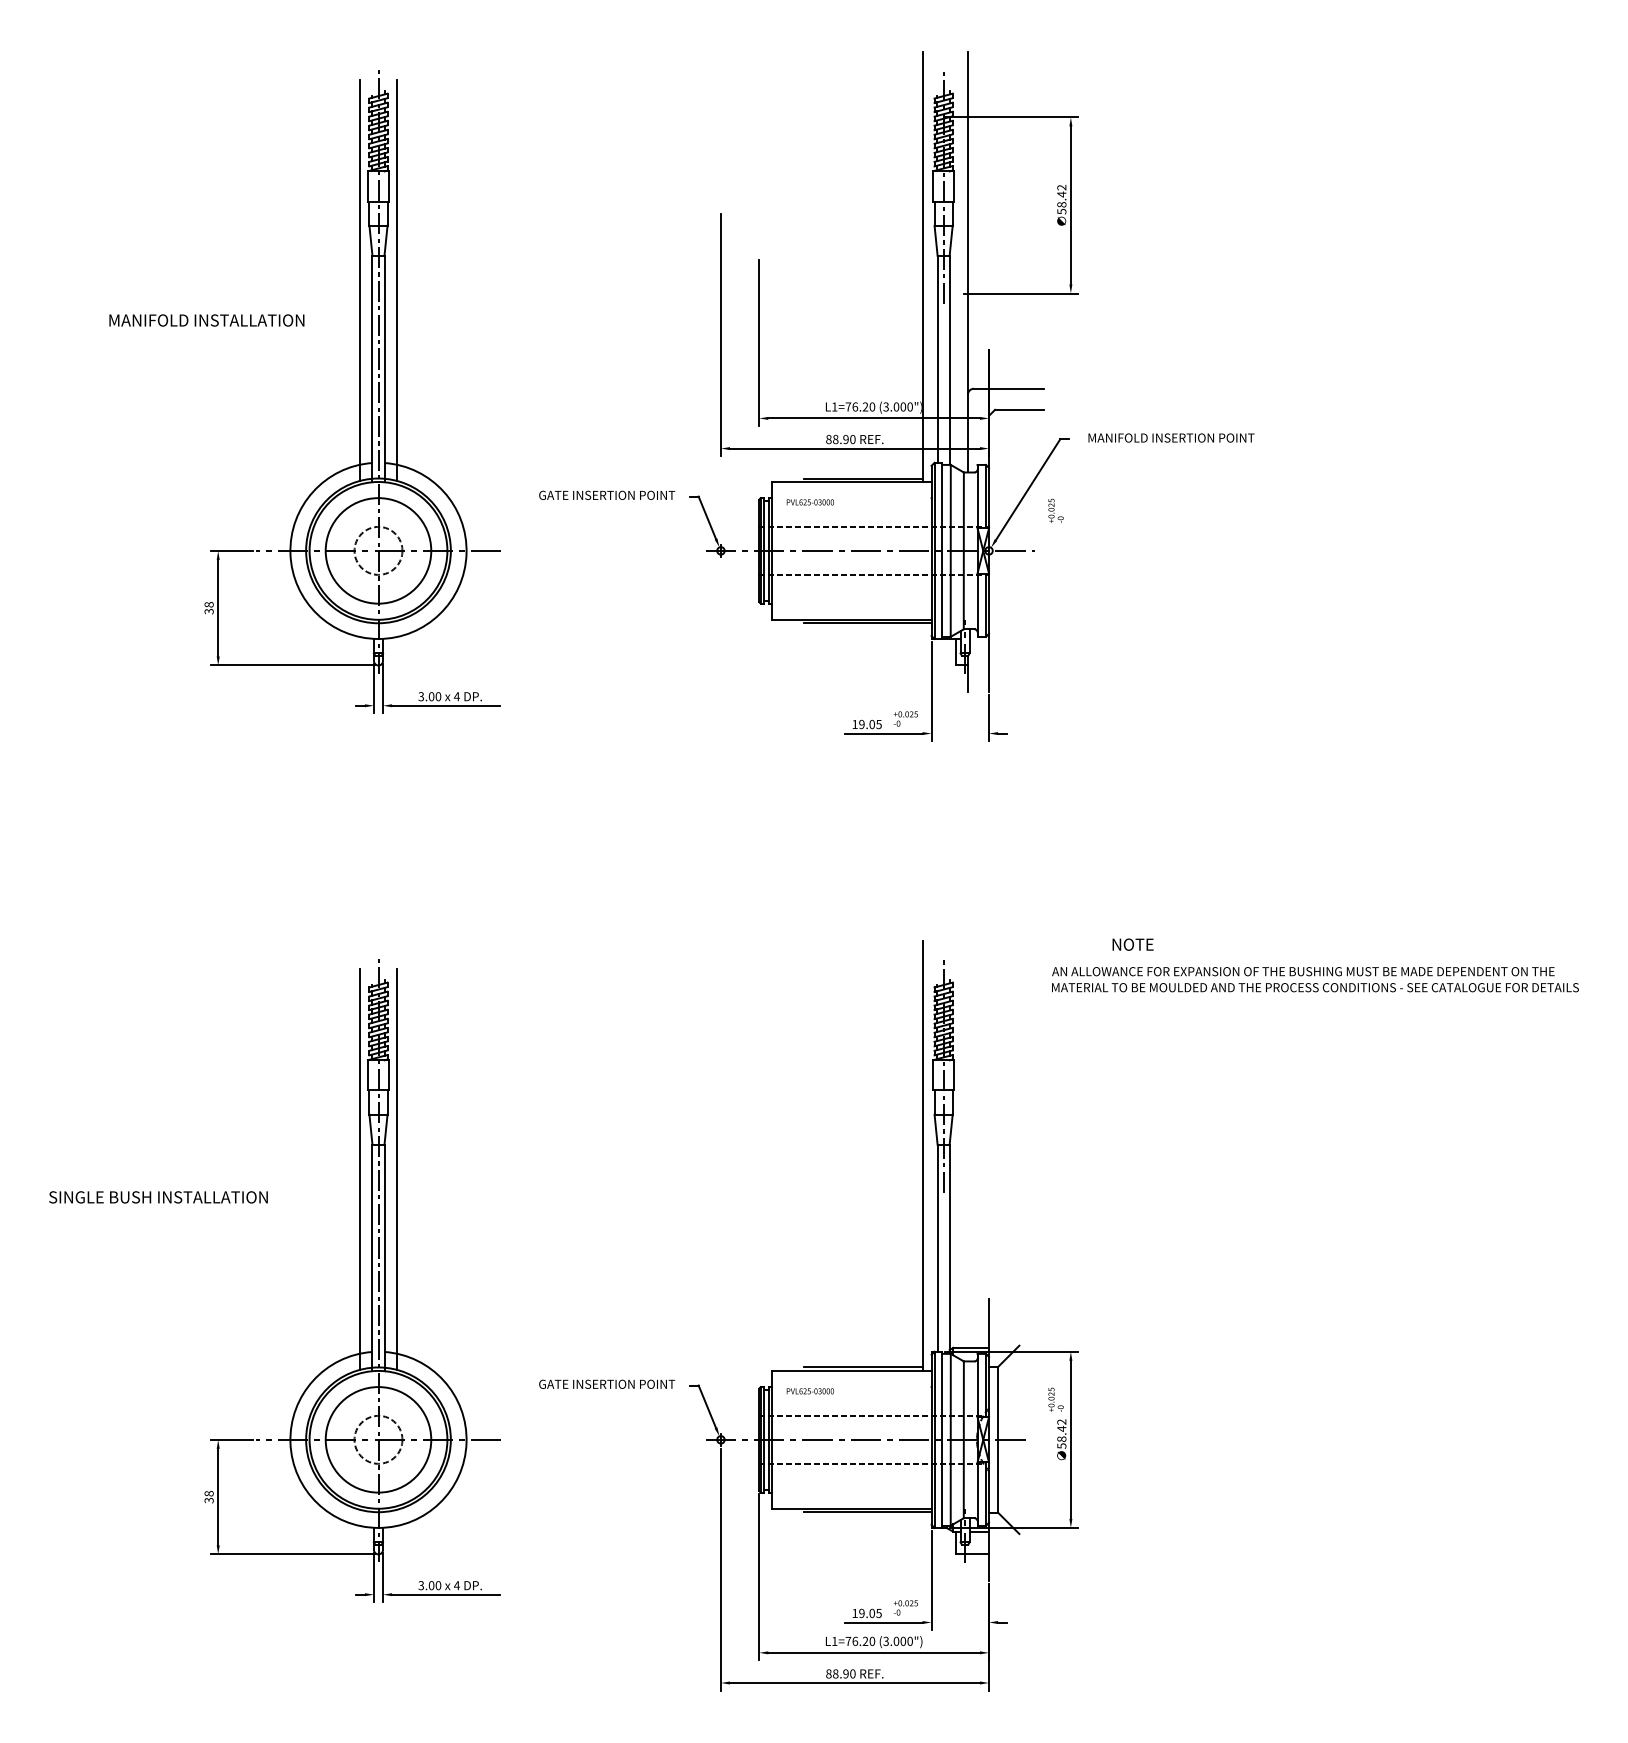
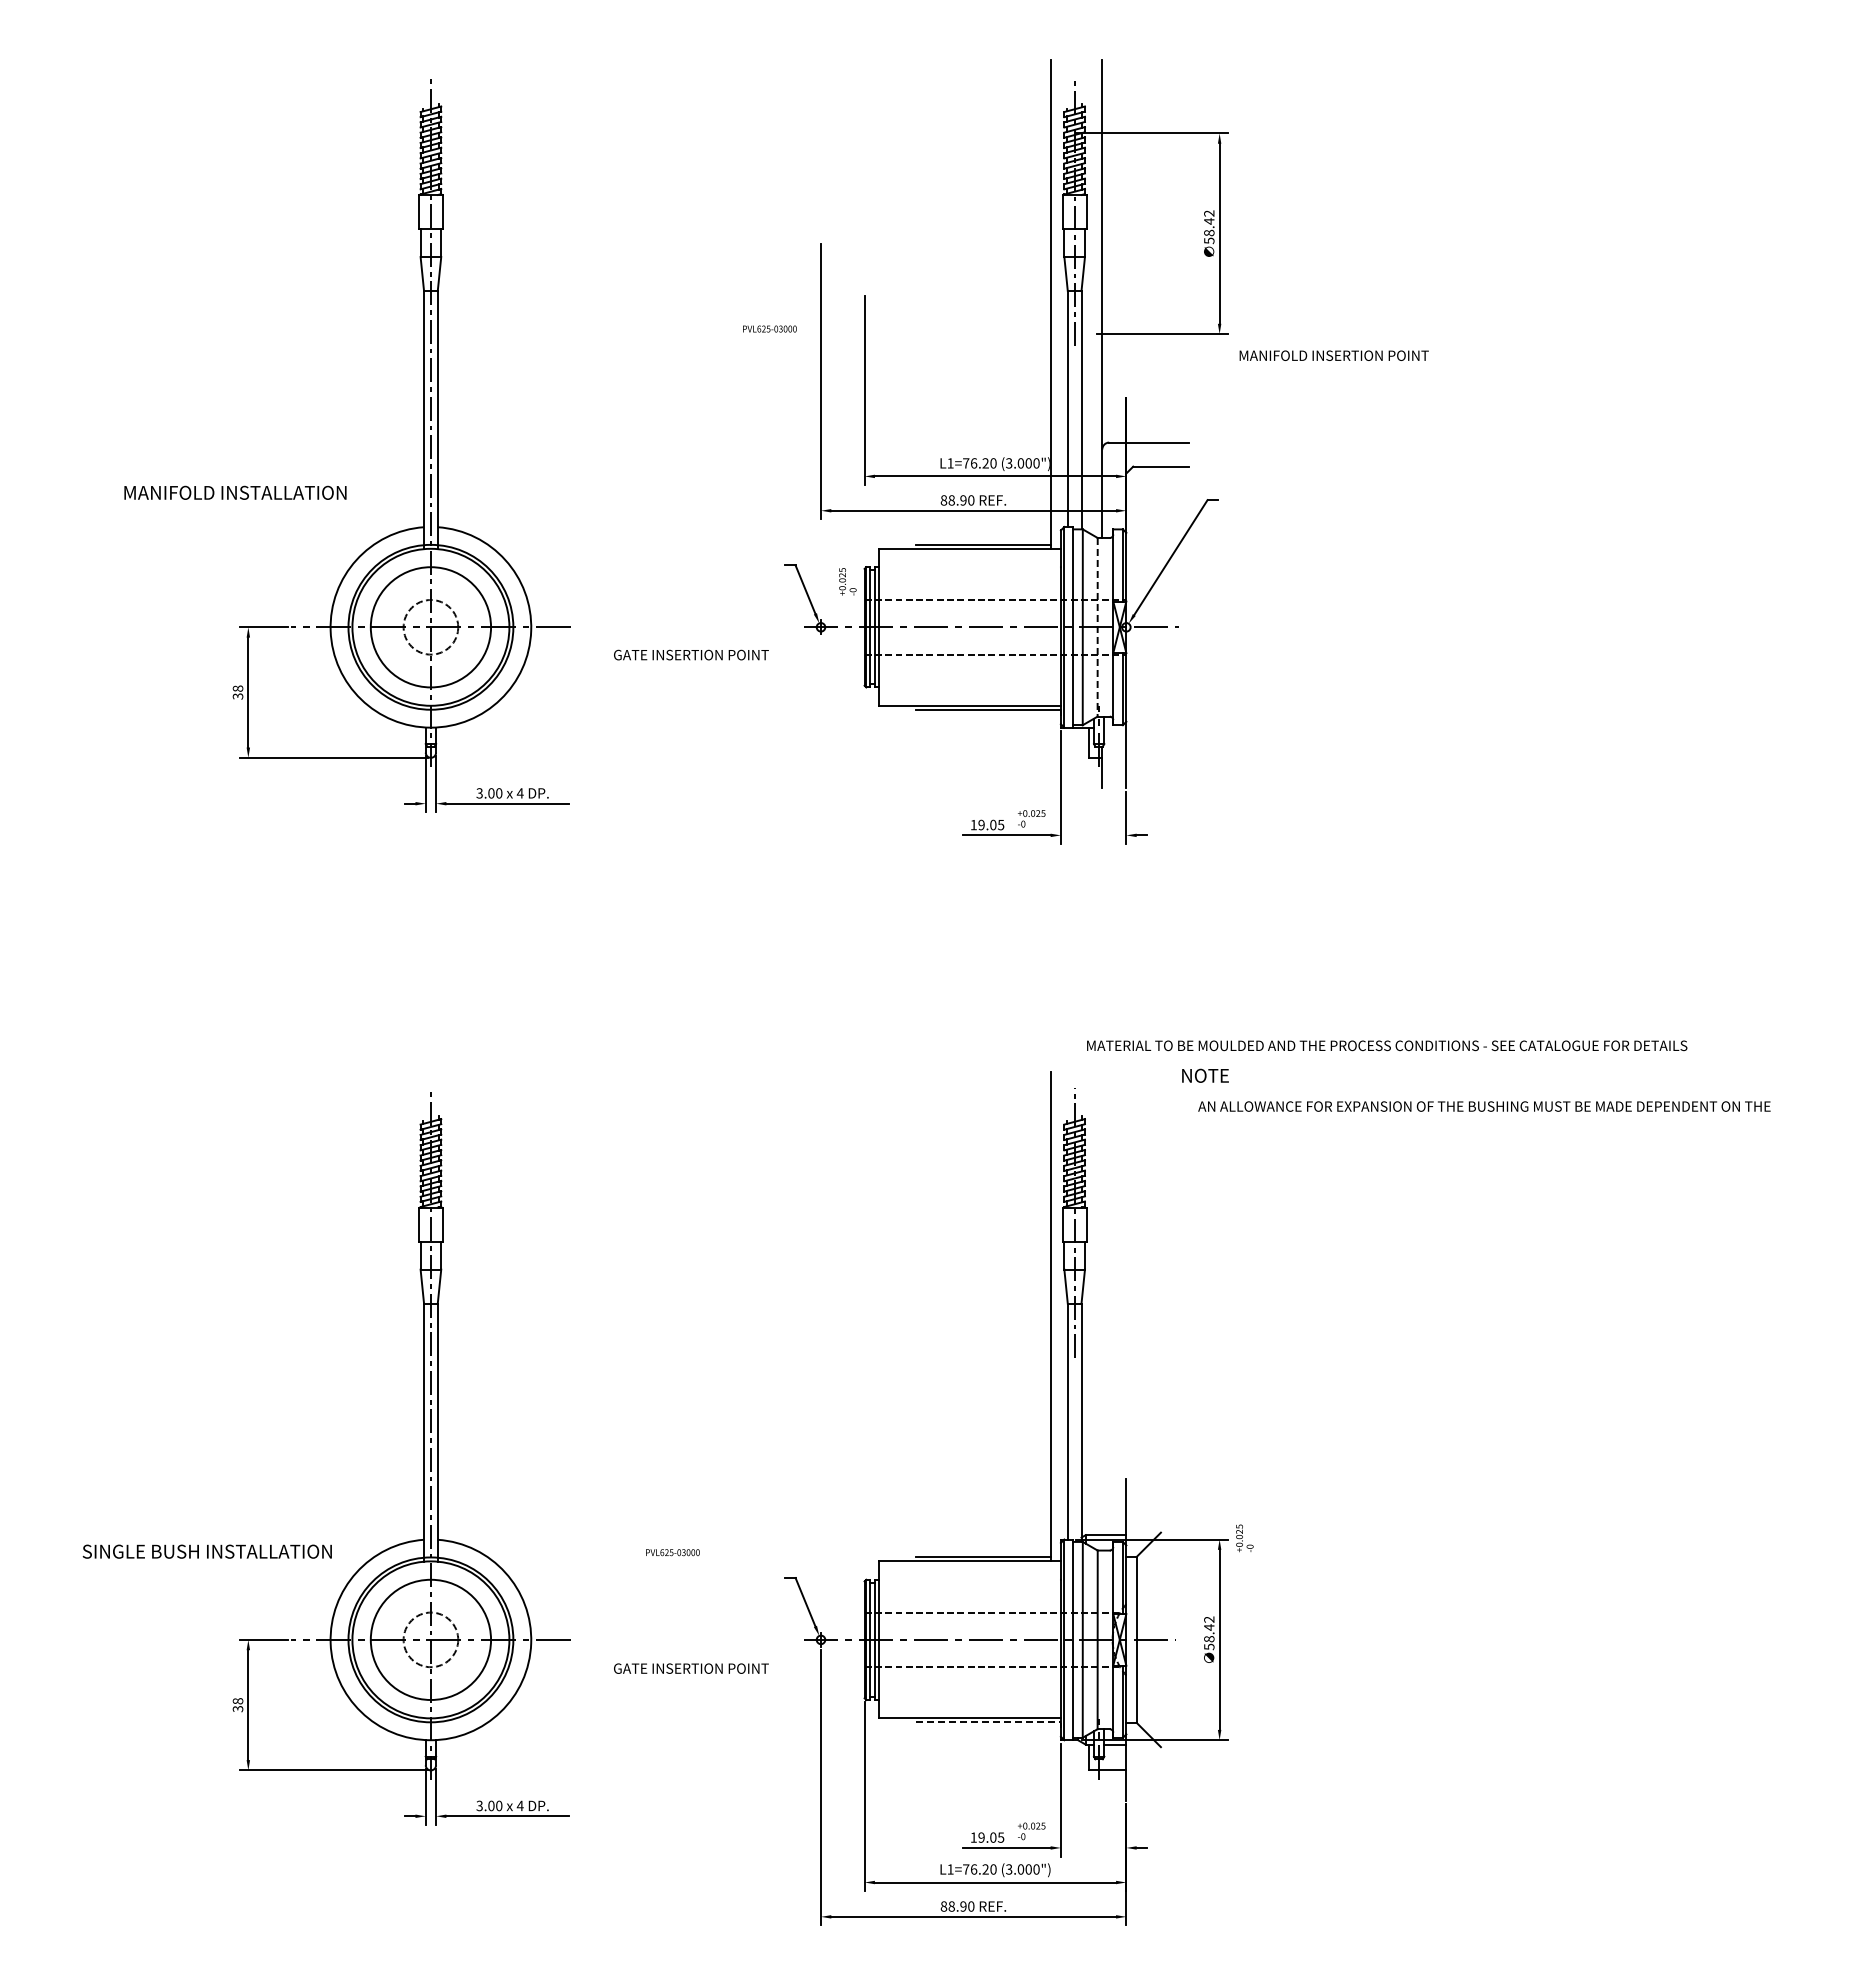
line: (360, 279) -> (410, 318), removed
line: (396, 279) -> (451, 318), removed
text: (206, 320) -> (235, 492), moved
text: (1170, 437) -> (1333, 355), moved
text: (607, 494) -> (691, 654), moved
text: (810, 501) -> (769, 328), moved
text: (1055, 510) -> (847, 581), moved
line: (963, 551) -> (1097, 627), solid -> dashed
text: (1133, 944) -> (1205, 1075), moved
text: (1315, 987) -> (1387, 1045), moved
line: (360, 1169) -> (410, 1331), removed
line: (396, 1169) -> (451, 1331), removed
text: (157, 1197) -> (206, 1551), moved
text: (607, 1384) -> (691, 1668), moved
text: (810, 1391) -> (672, 1552), moved
text: (1055, 1399) -> (1244, 1538), moved
line: (868, 1512) -> (989, 1722), solid -> dashed

